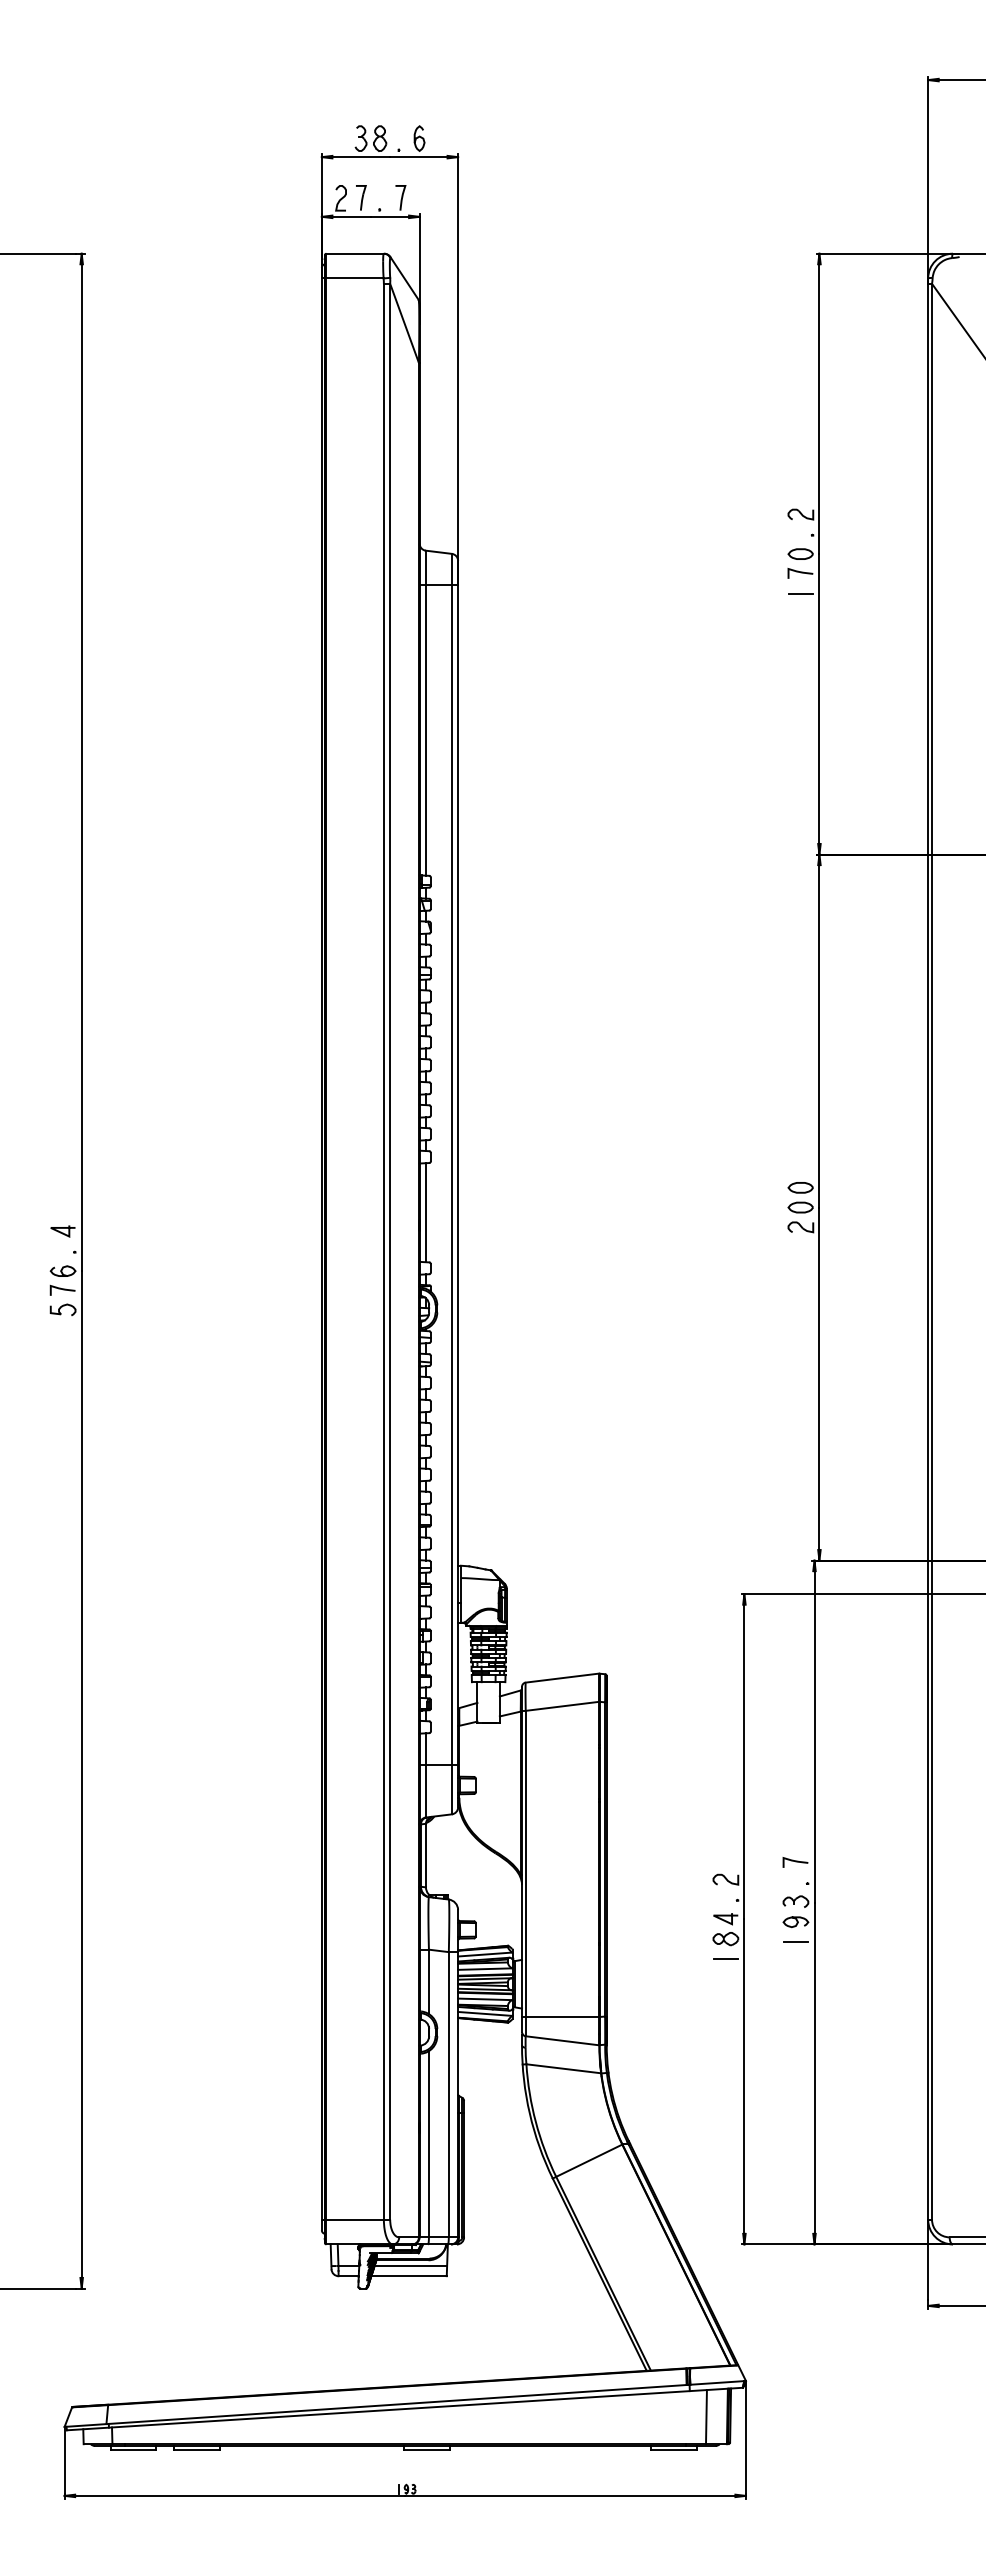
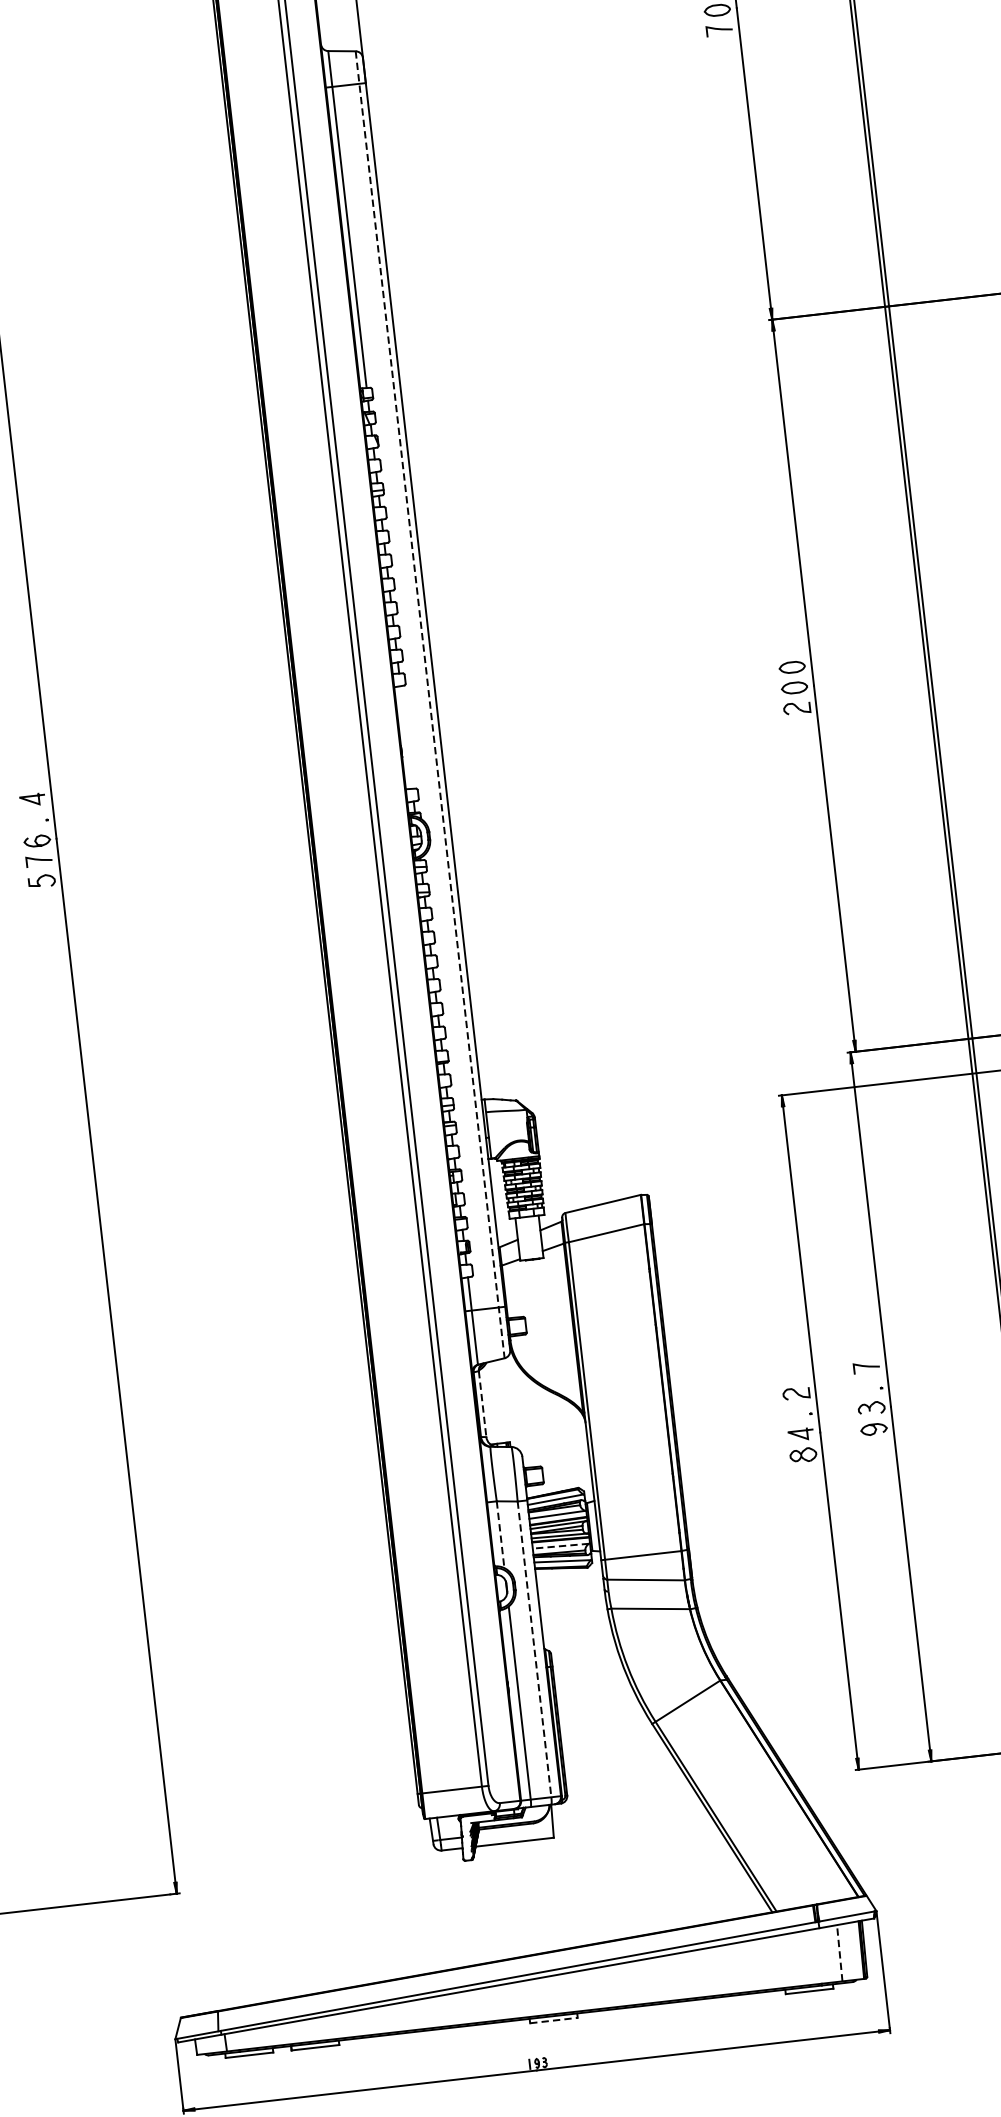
line: (800, 593) -> (721, 51), removed
line: (451, 1184) -> (429, 705), solid -> dashed
line: (425, 1212) -> (406, 737), removed
line: (426, 1855) -> (483, 1403), solid -> dashed
line: (795, 1942) -> (876, 1450), removed
line: (725, 1958) -> (805, 1475), removed
line: (428, 1982) -> (500, 1535), solid -> dashed
line: (484, 1999) -> (560, 1546), solid -> dashed
line: (448, 2094) -> (534, 1649), solid -> dashed
line: (410, 2265) -> (514, 1830), removed
line: (706, 2416) -> (839, 1952), solid -> dashed
line: (427, 2450) -> (554, 2020), solid -> dashed

